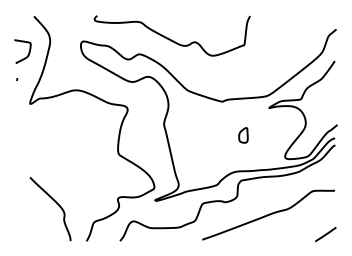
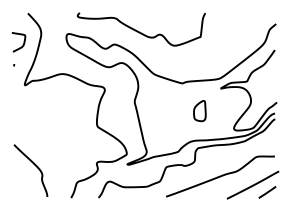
part: (243, 135) -> (199, 111), size x1.67
curve: (56, 203) -> (35, 166), moved
line: (308, 225) -> (253, 185), added

